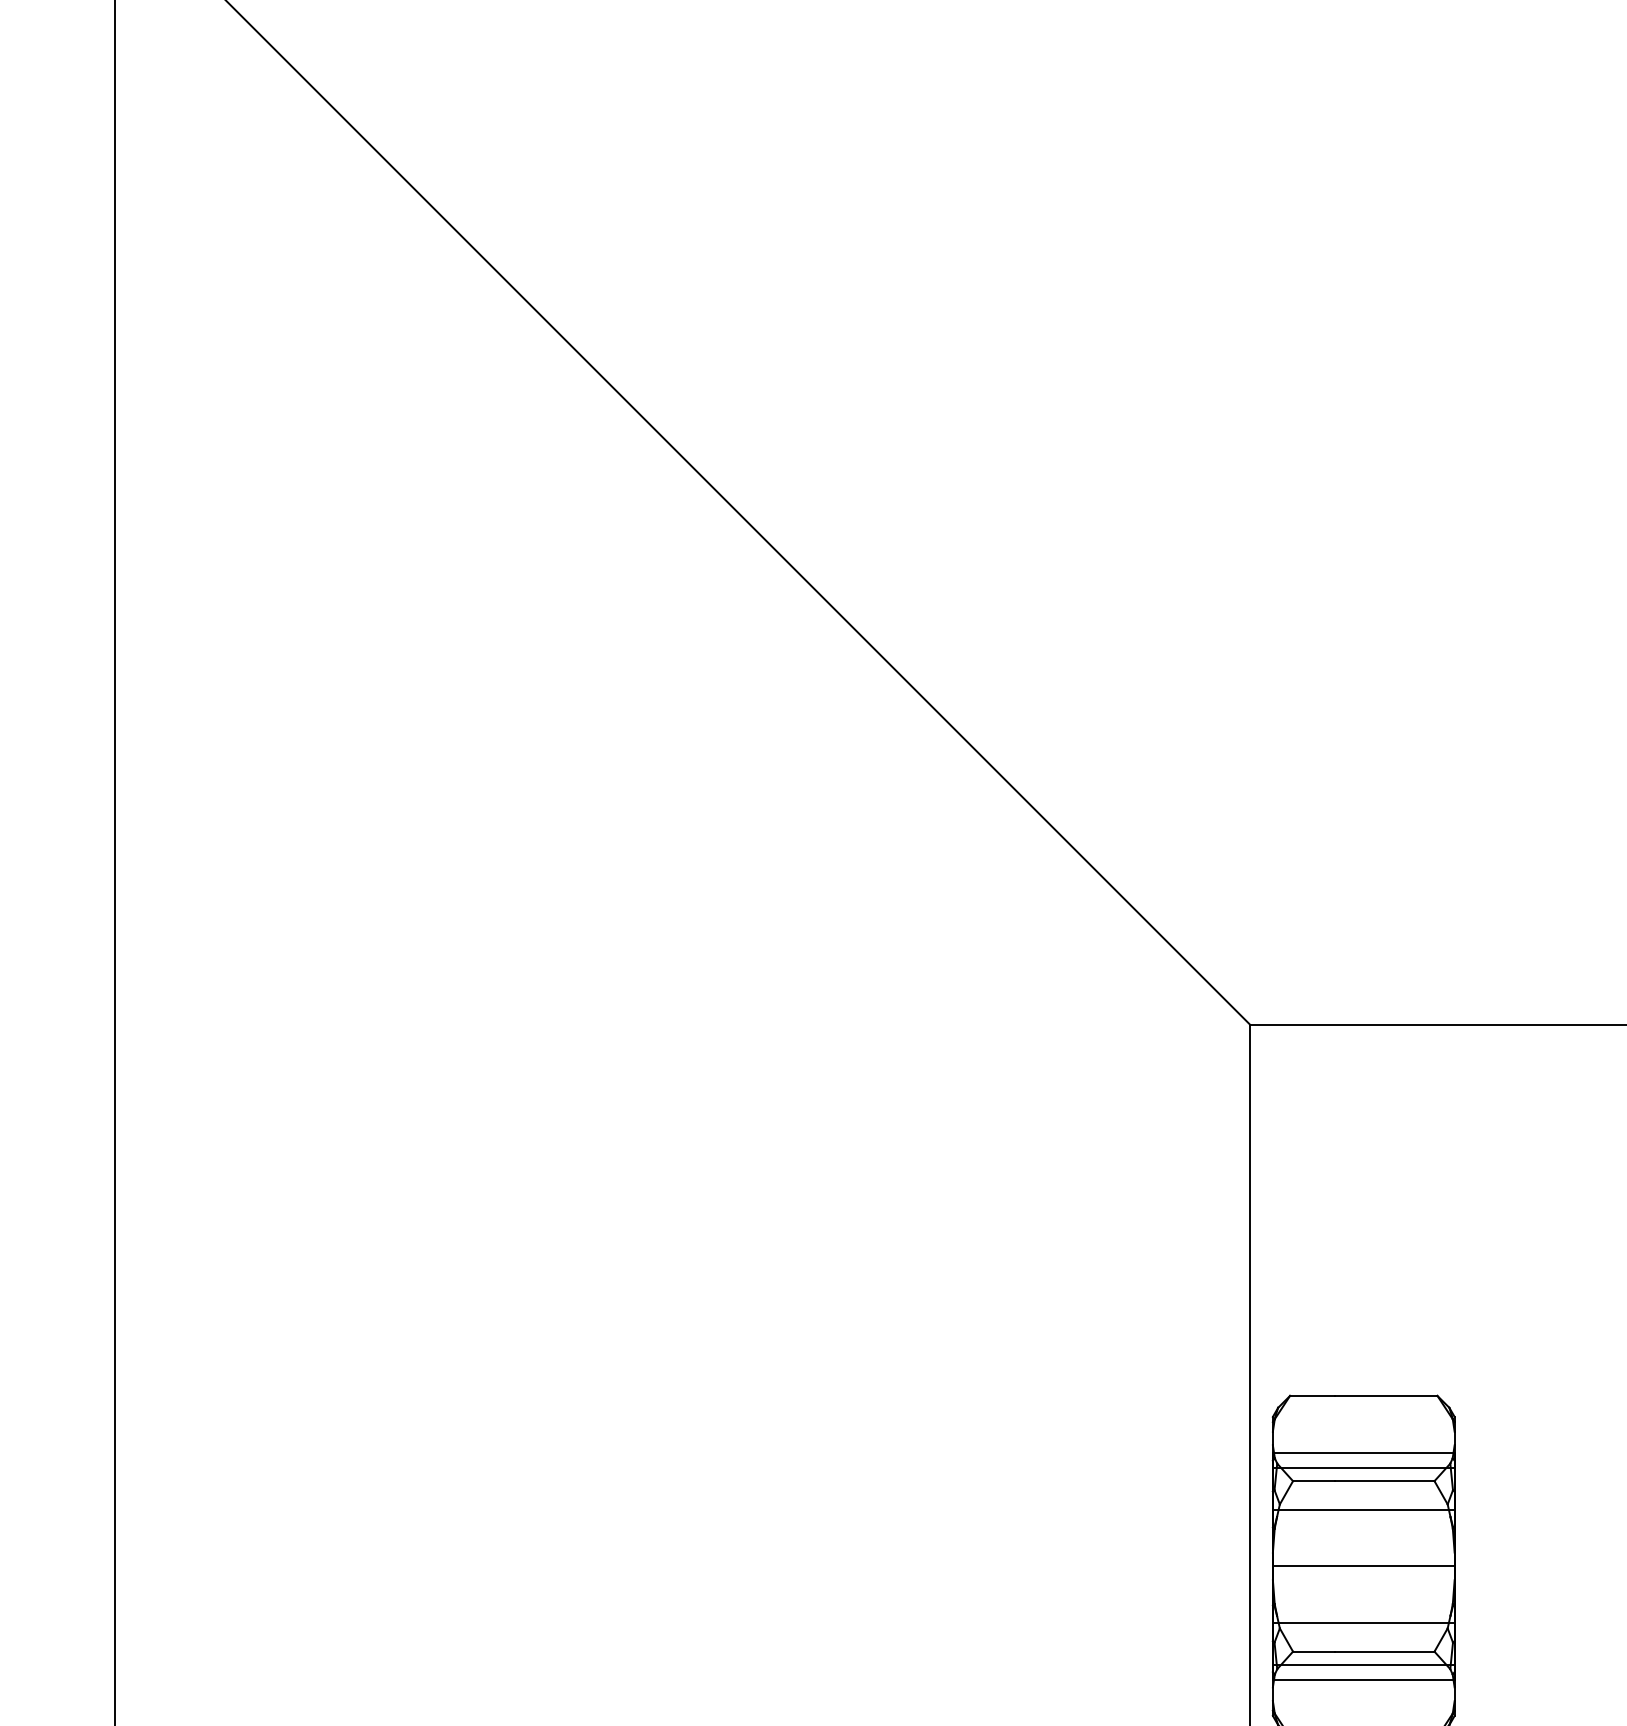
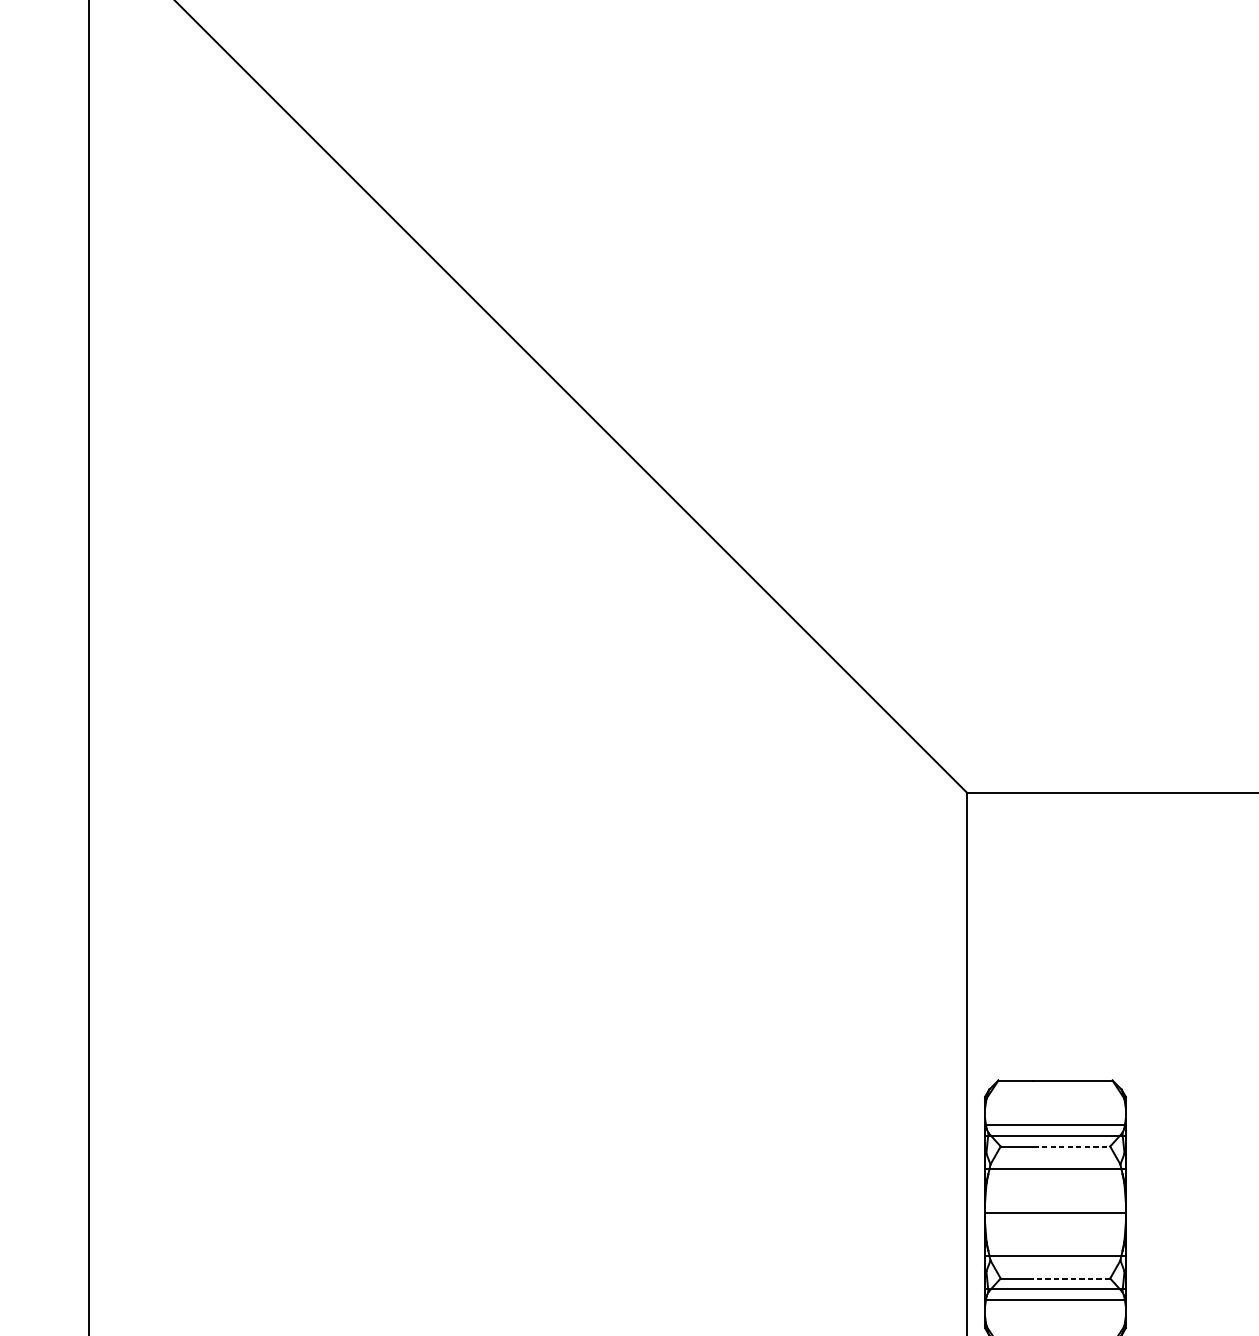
line: (1384, 1481) -> (1071, 1146), solid -> dashed
line: (1384, 1651) -> (1071, 1278), solid -> dashed

